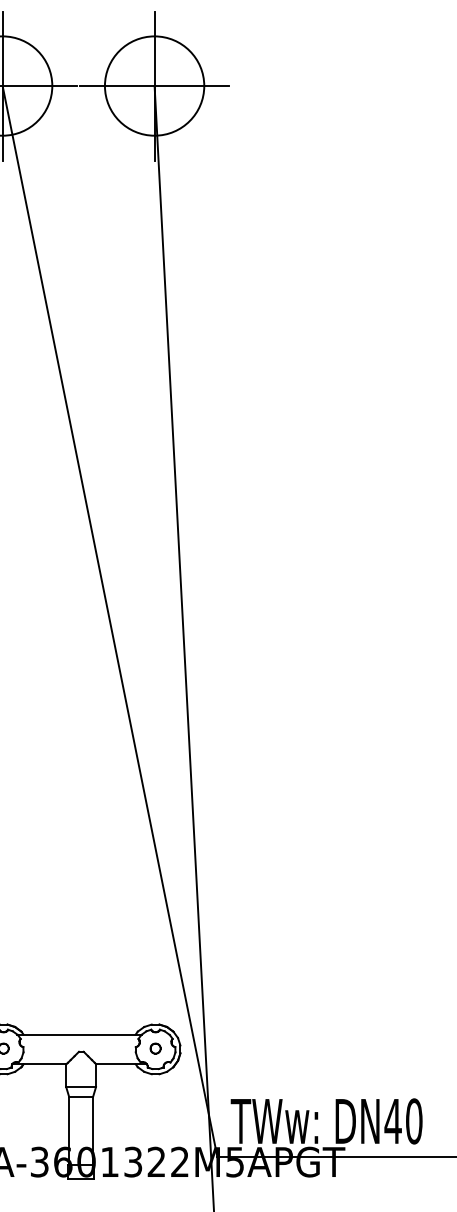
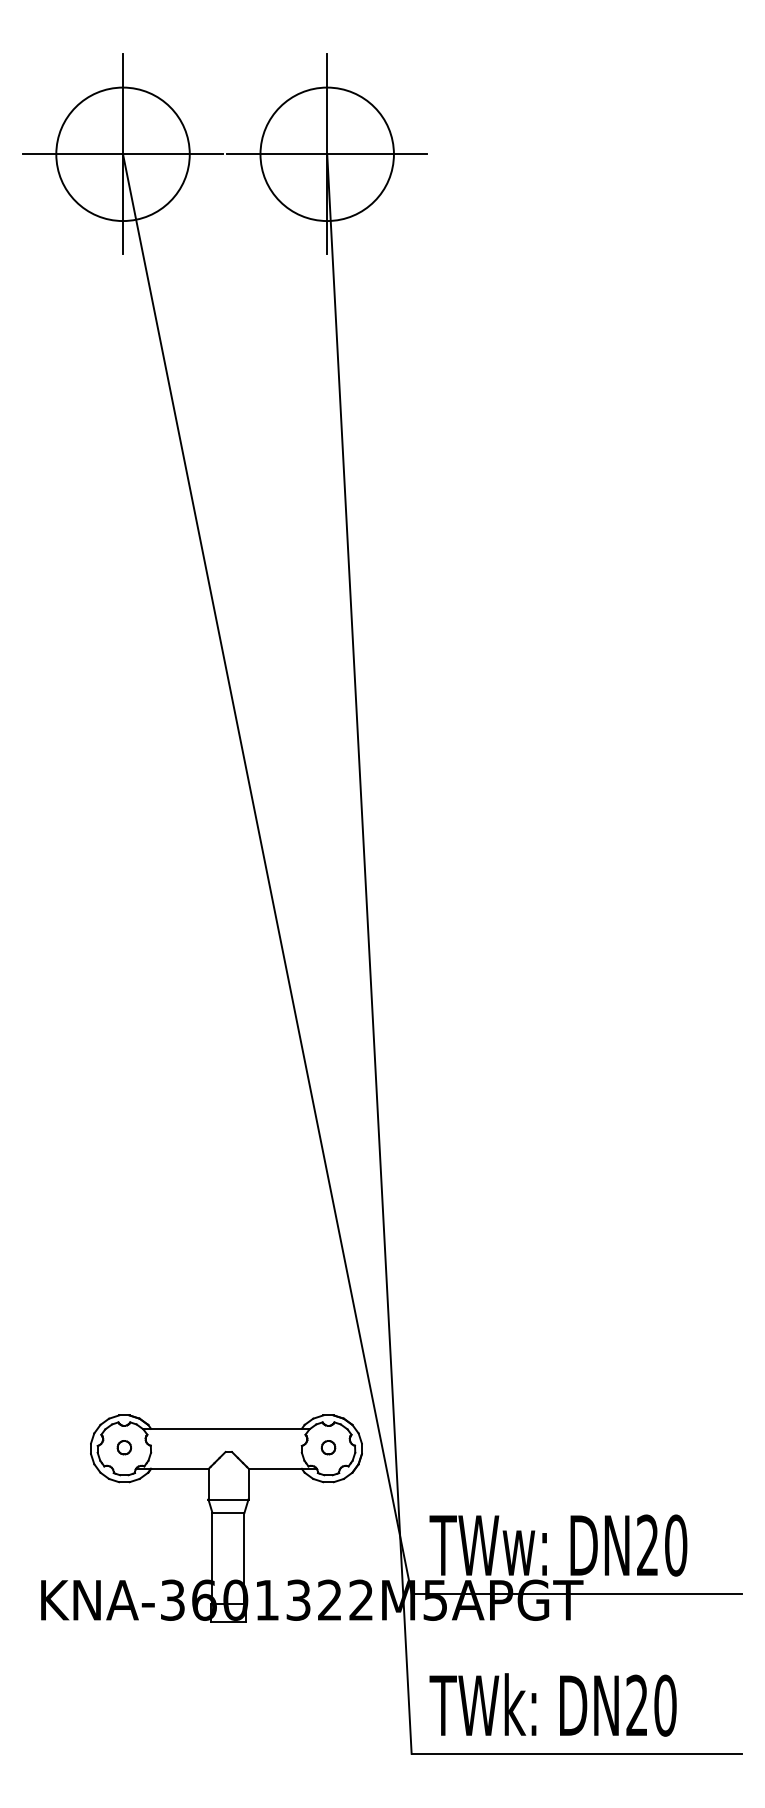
text: (392, 1120) -> (647, 1544), DN40 -> DN20

